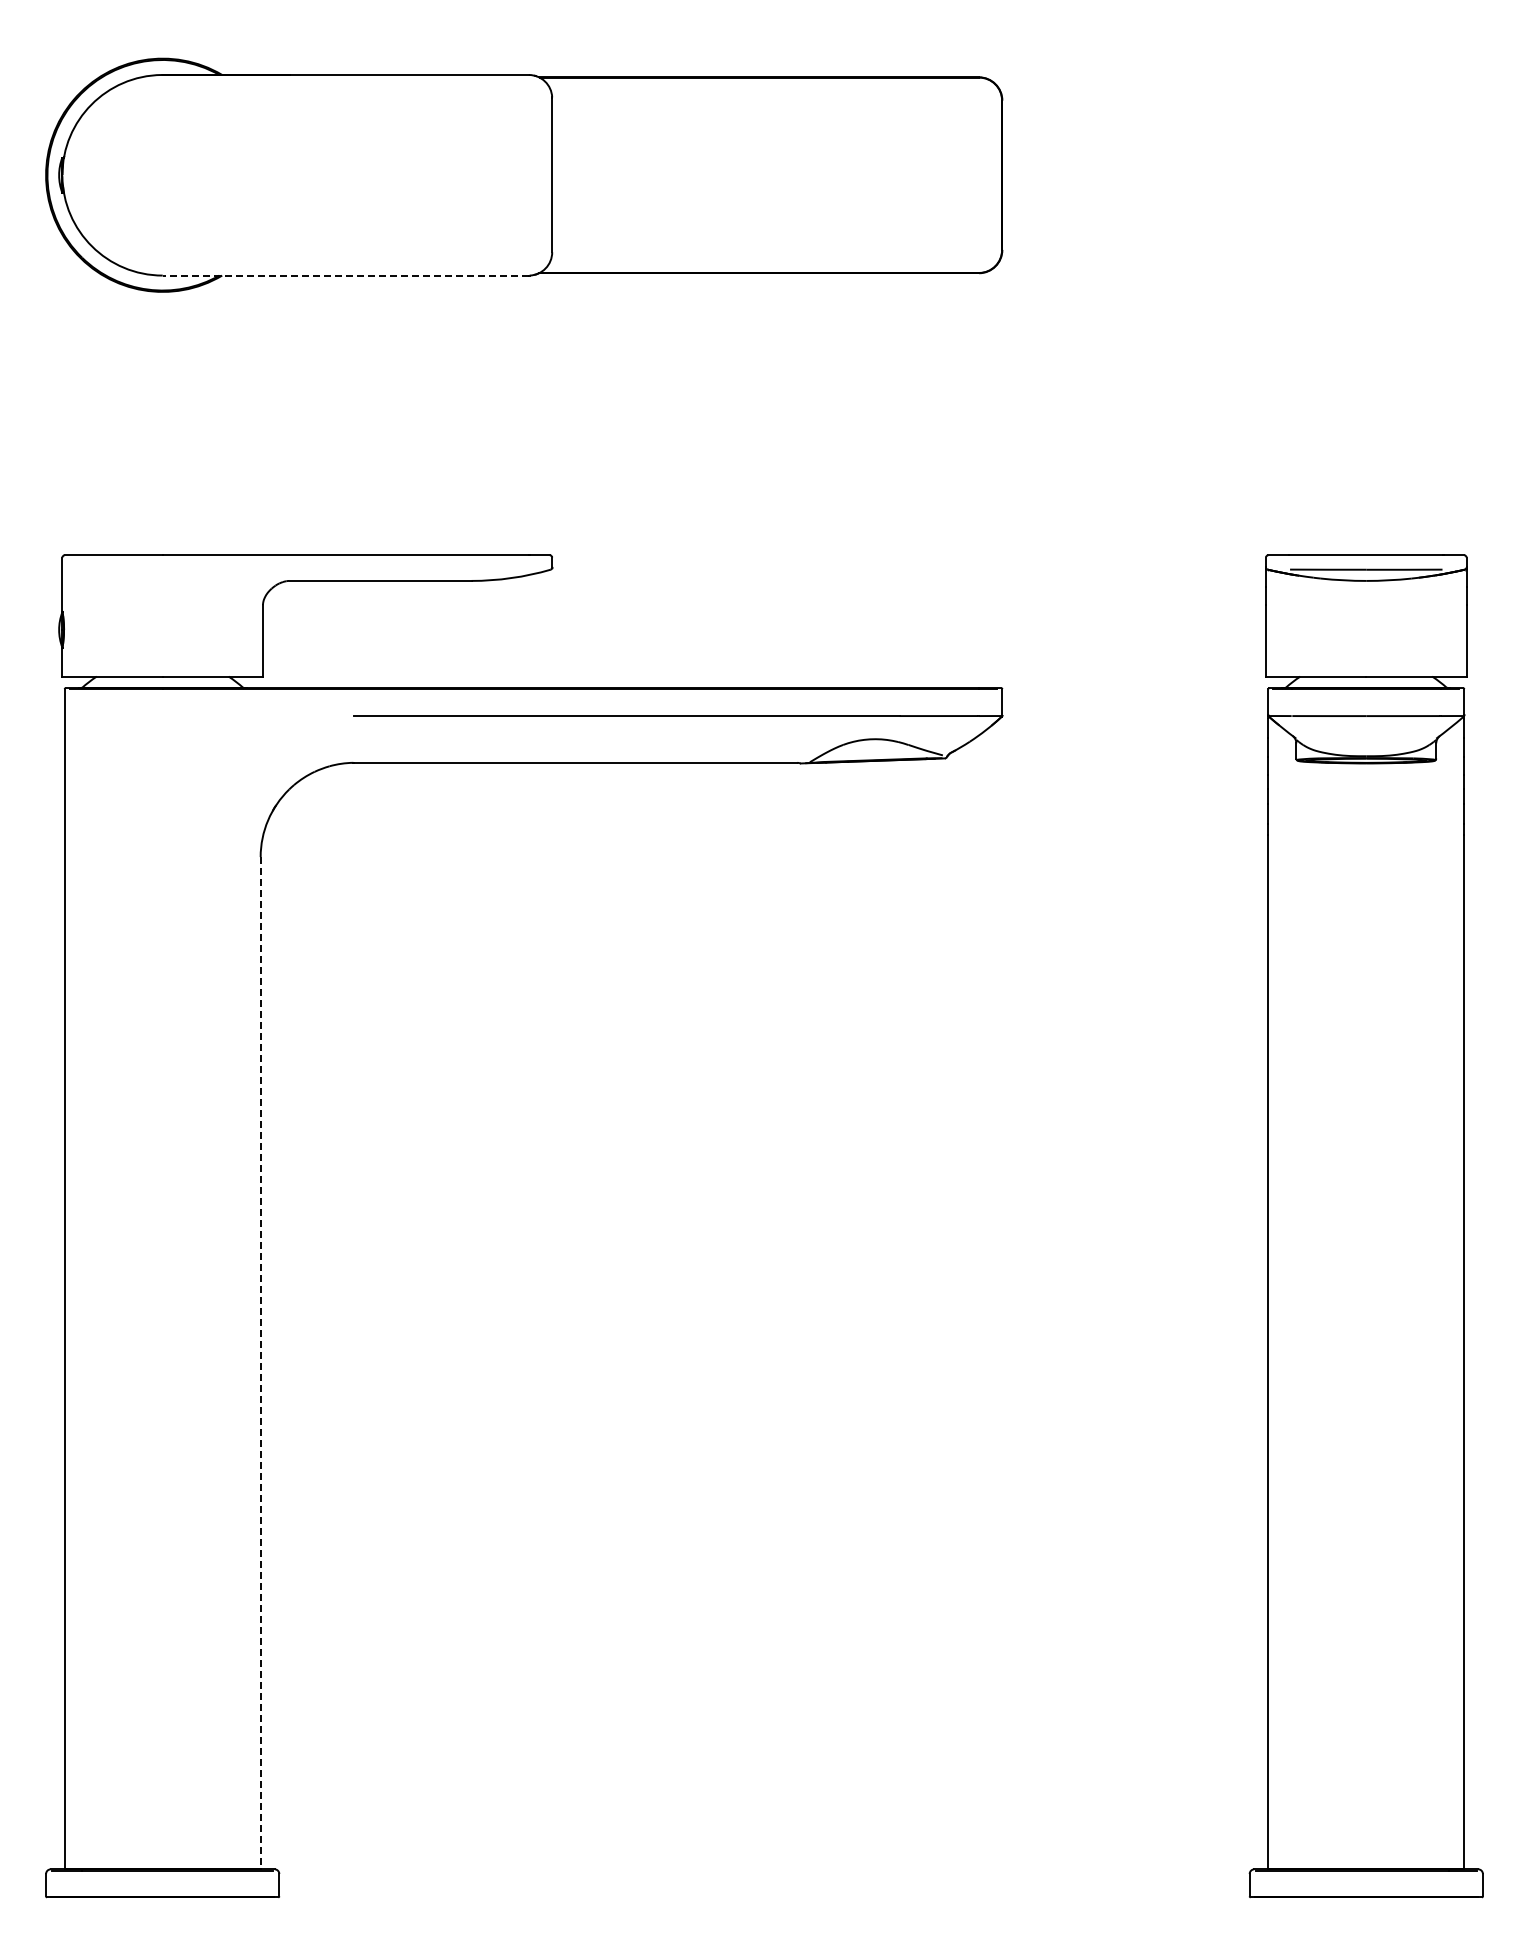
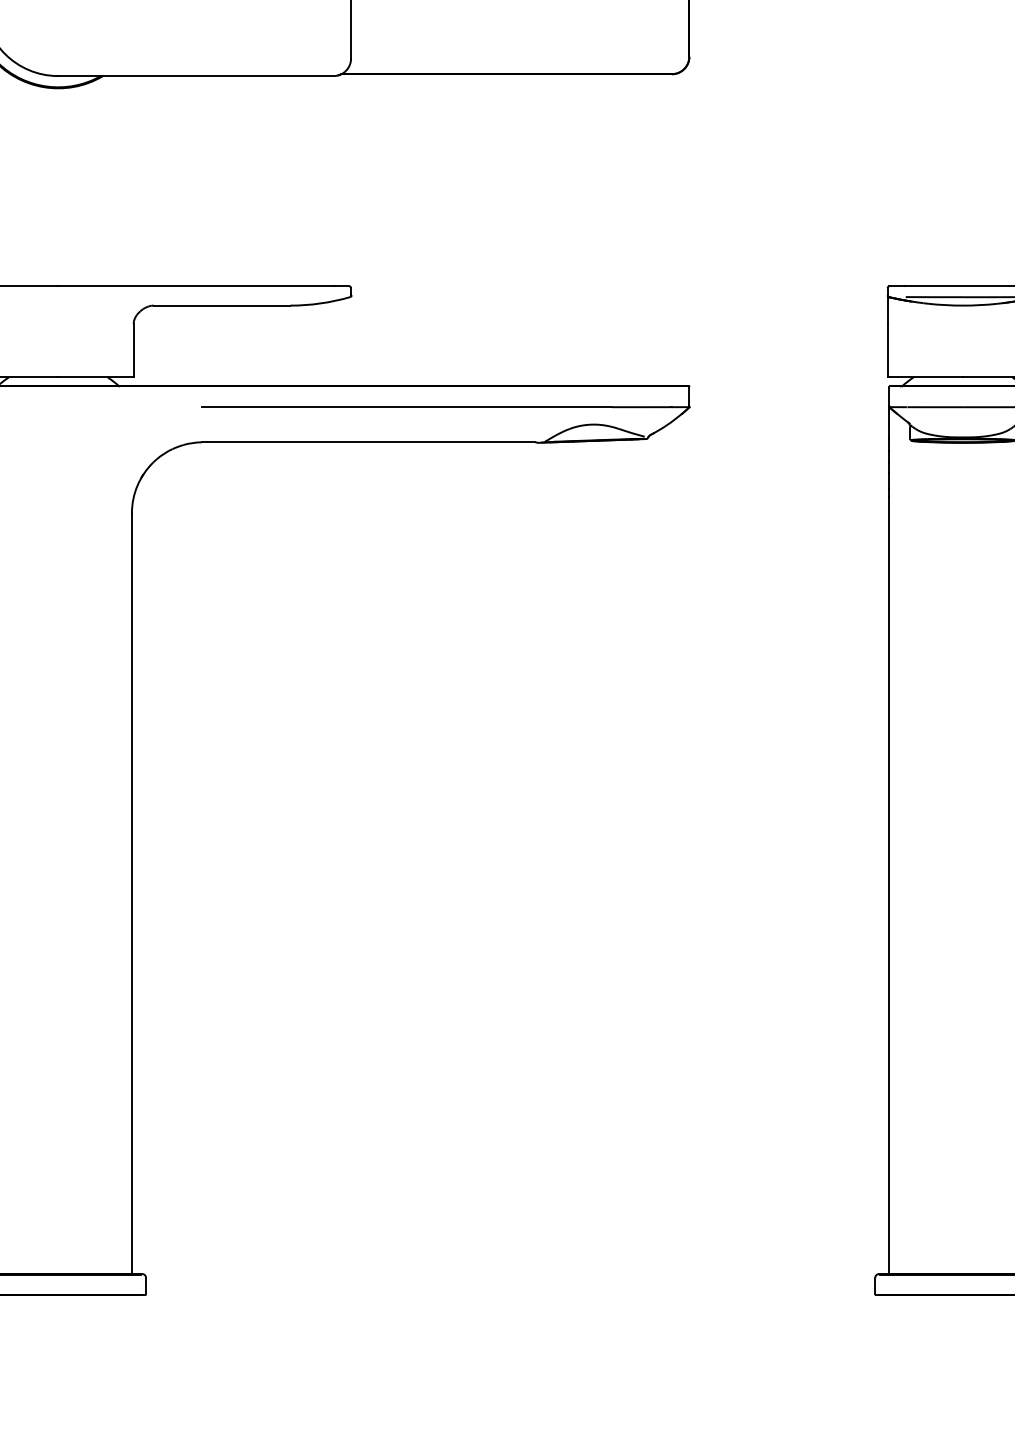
line: (345, 275) -> (195, 76), dashed -> solid
line: (260, 1363) -> (131, 893), dashed -> solid

